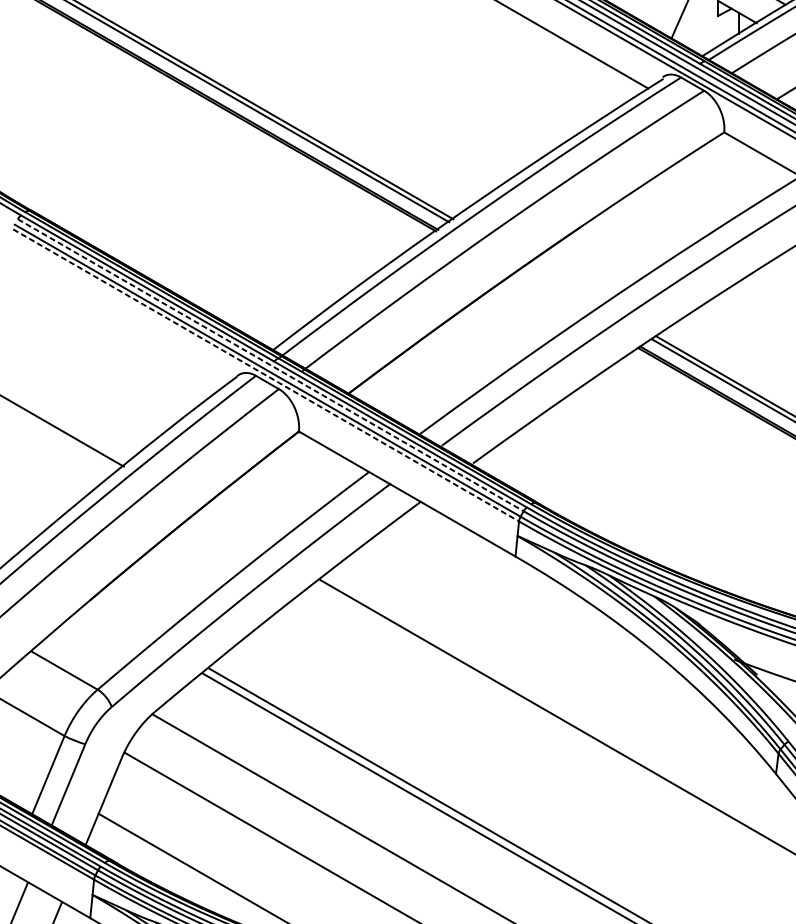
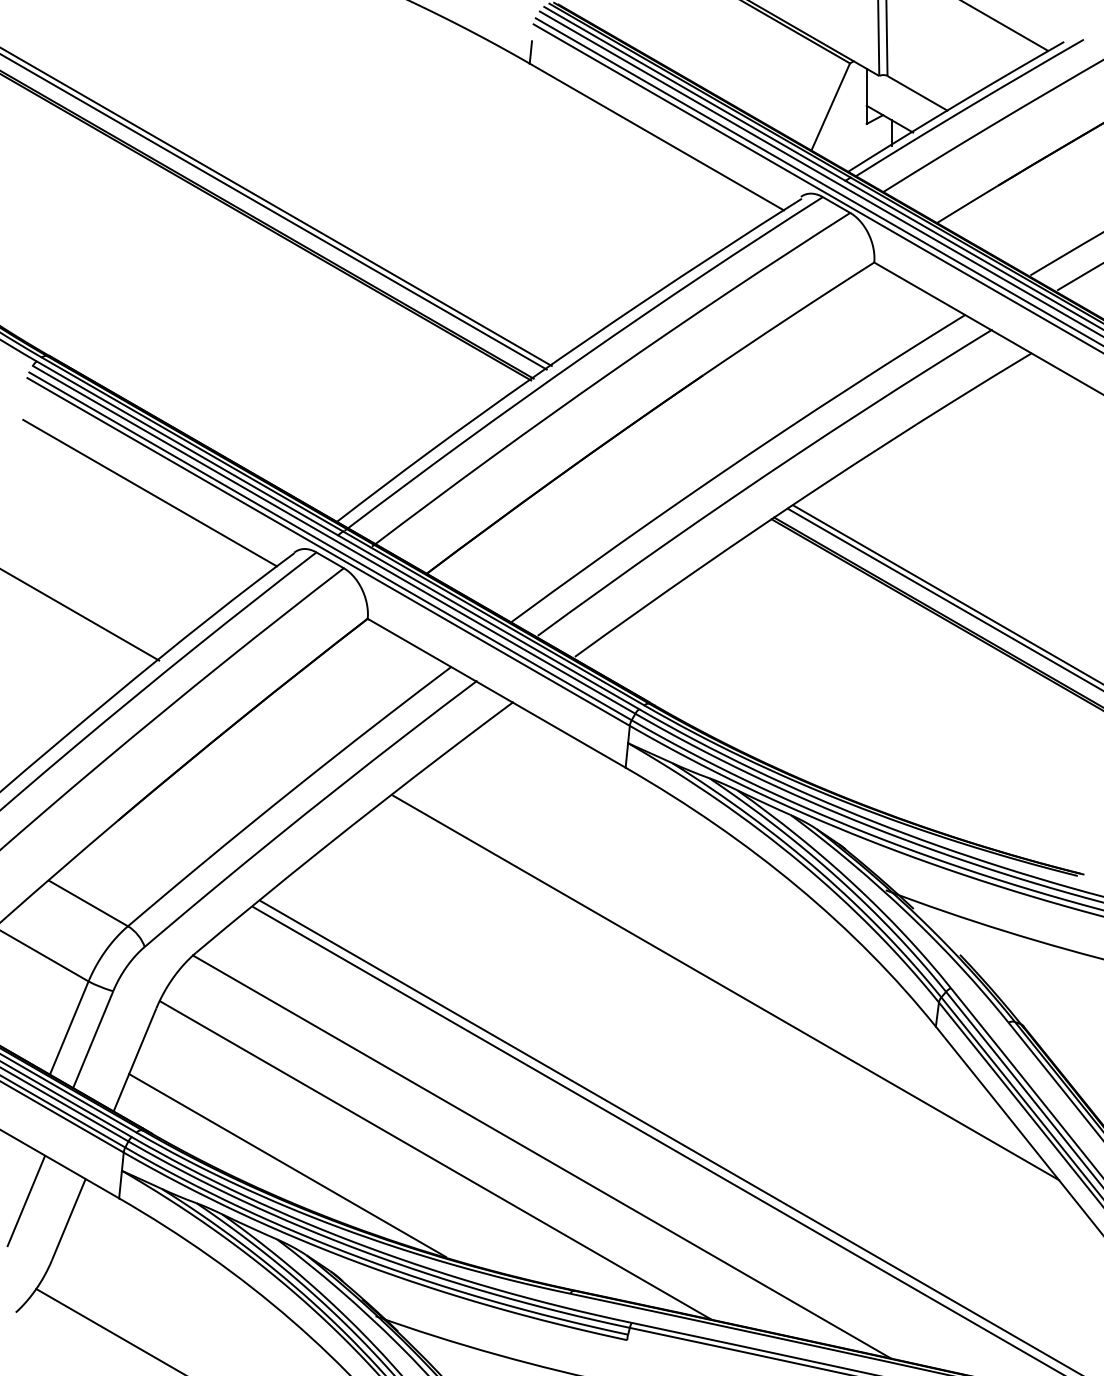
line: (115, 325) -> (149, 492), added
line: (271, 364) -> (334, 539), dashed -> solid
line: (266, 375) -> (328, 551), dashed -> solid

